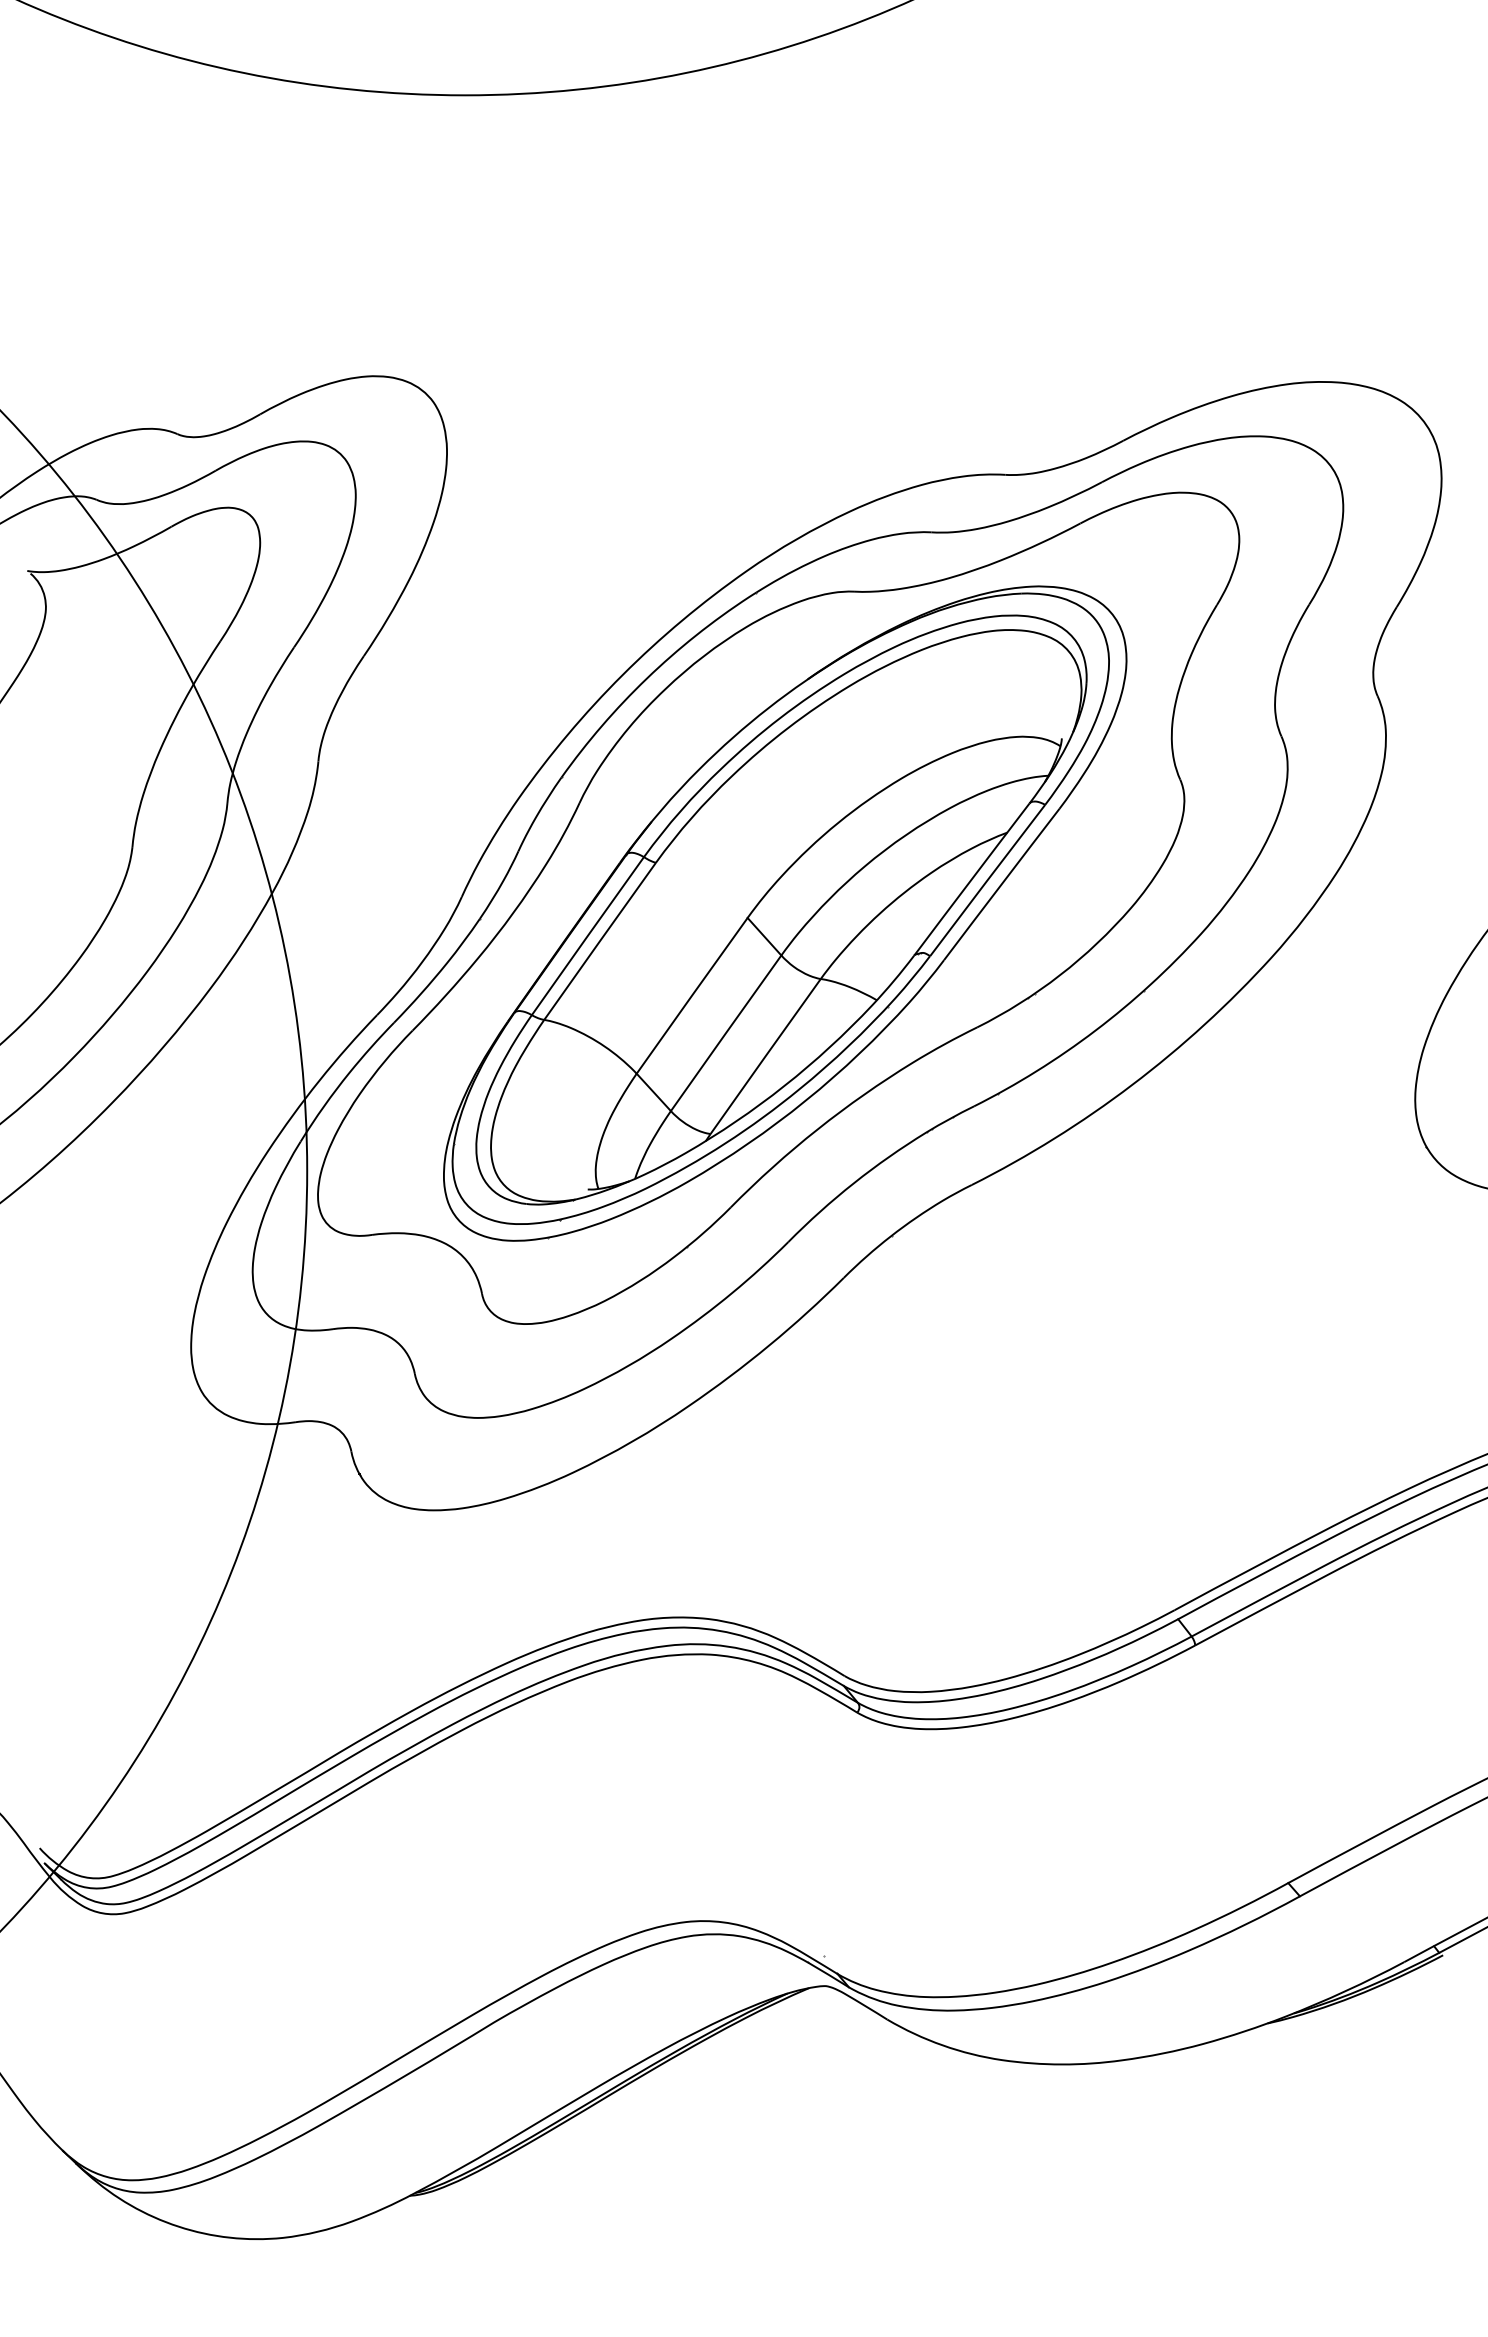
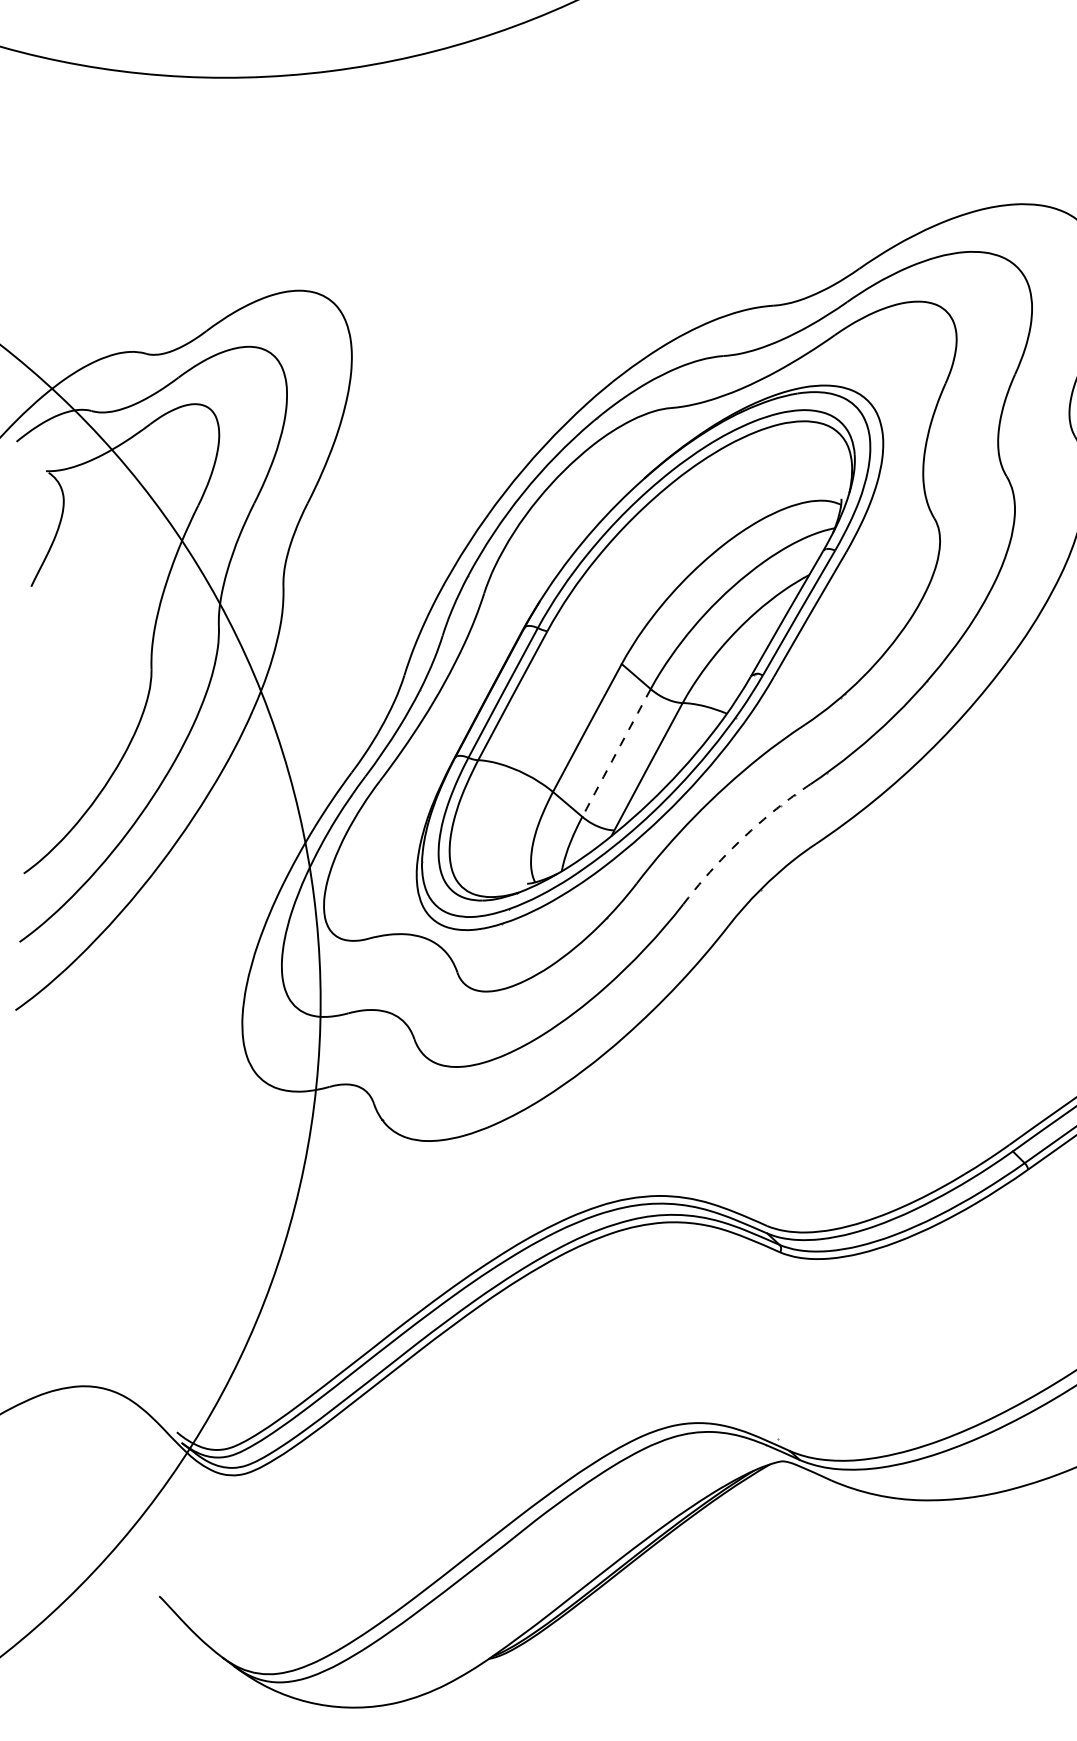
line: (726, 1033) -> (616, 753), solid -> dashed
line: (876, 1166) -> (742, 839), solid -> dashed

